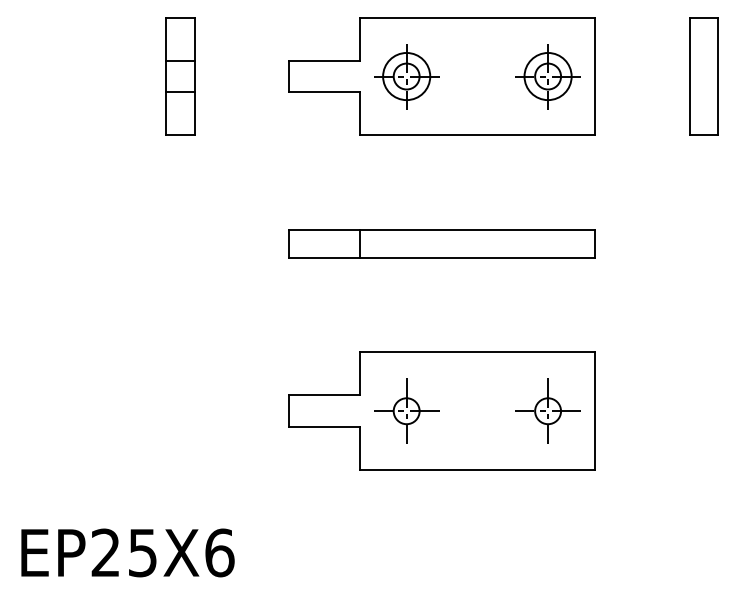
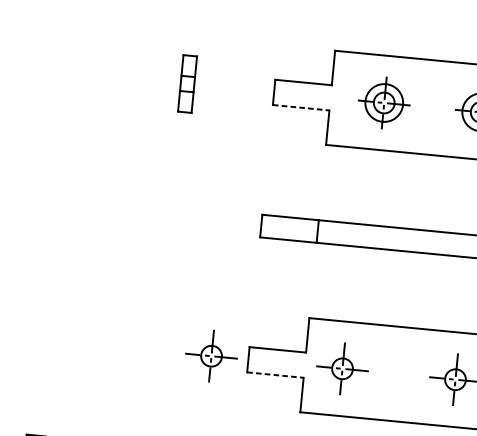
part: (180, 76) -> (187, 84), size x0.6
part: (406, 76) -> (384, 102), moved
line: (324, 92) -> (301, 107), solid -> dashed
part: (242, 410) -> (211, 355), added
line: (324, 427) -> (275, 375), solid -> dashed

